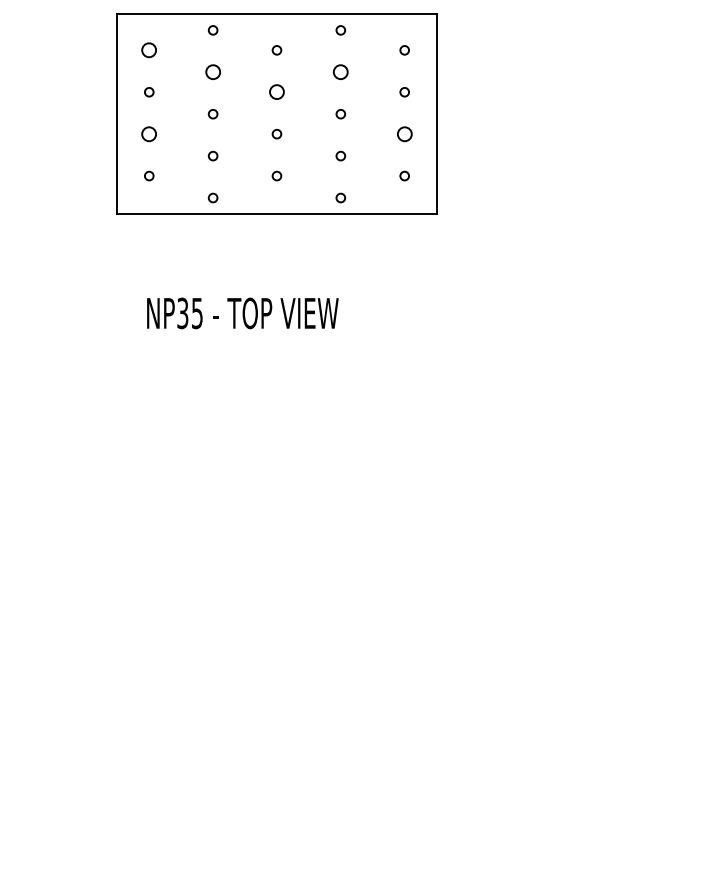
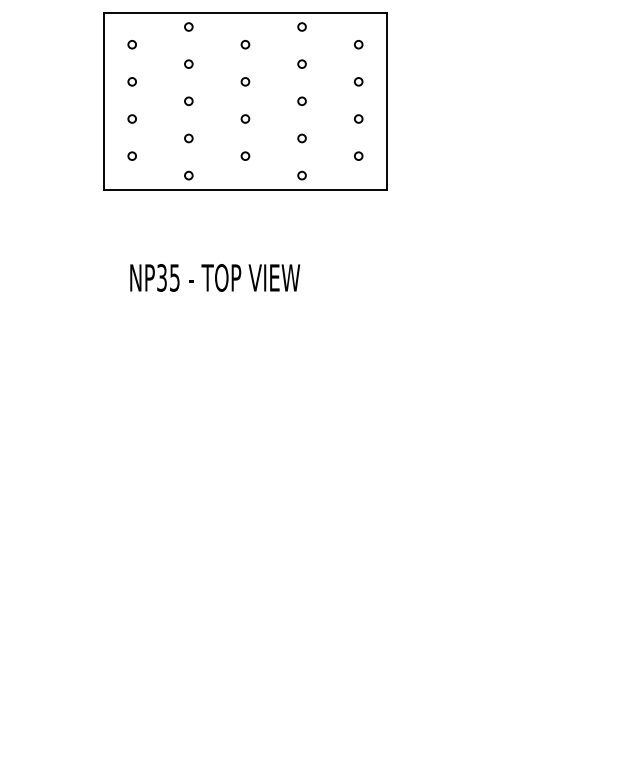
circle: (149, 50) -> (132, 44), size x0.62
circle: (212, 72) -> (188, 64), size x0.62
circle: (340, 72) -> (301, 64), size x0.62
circle: (276, 92) -> (245, 82), size x0.62
circle: (149, 133) -> (132, 118), size x0.62
circle: (404, 133) -> (358, 118), size x0.62

